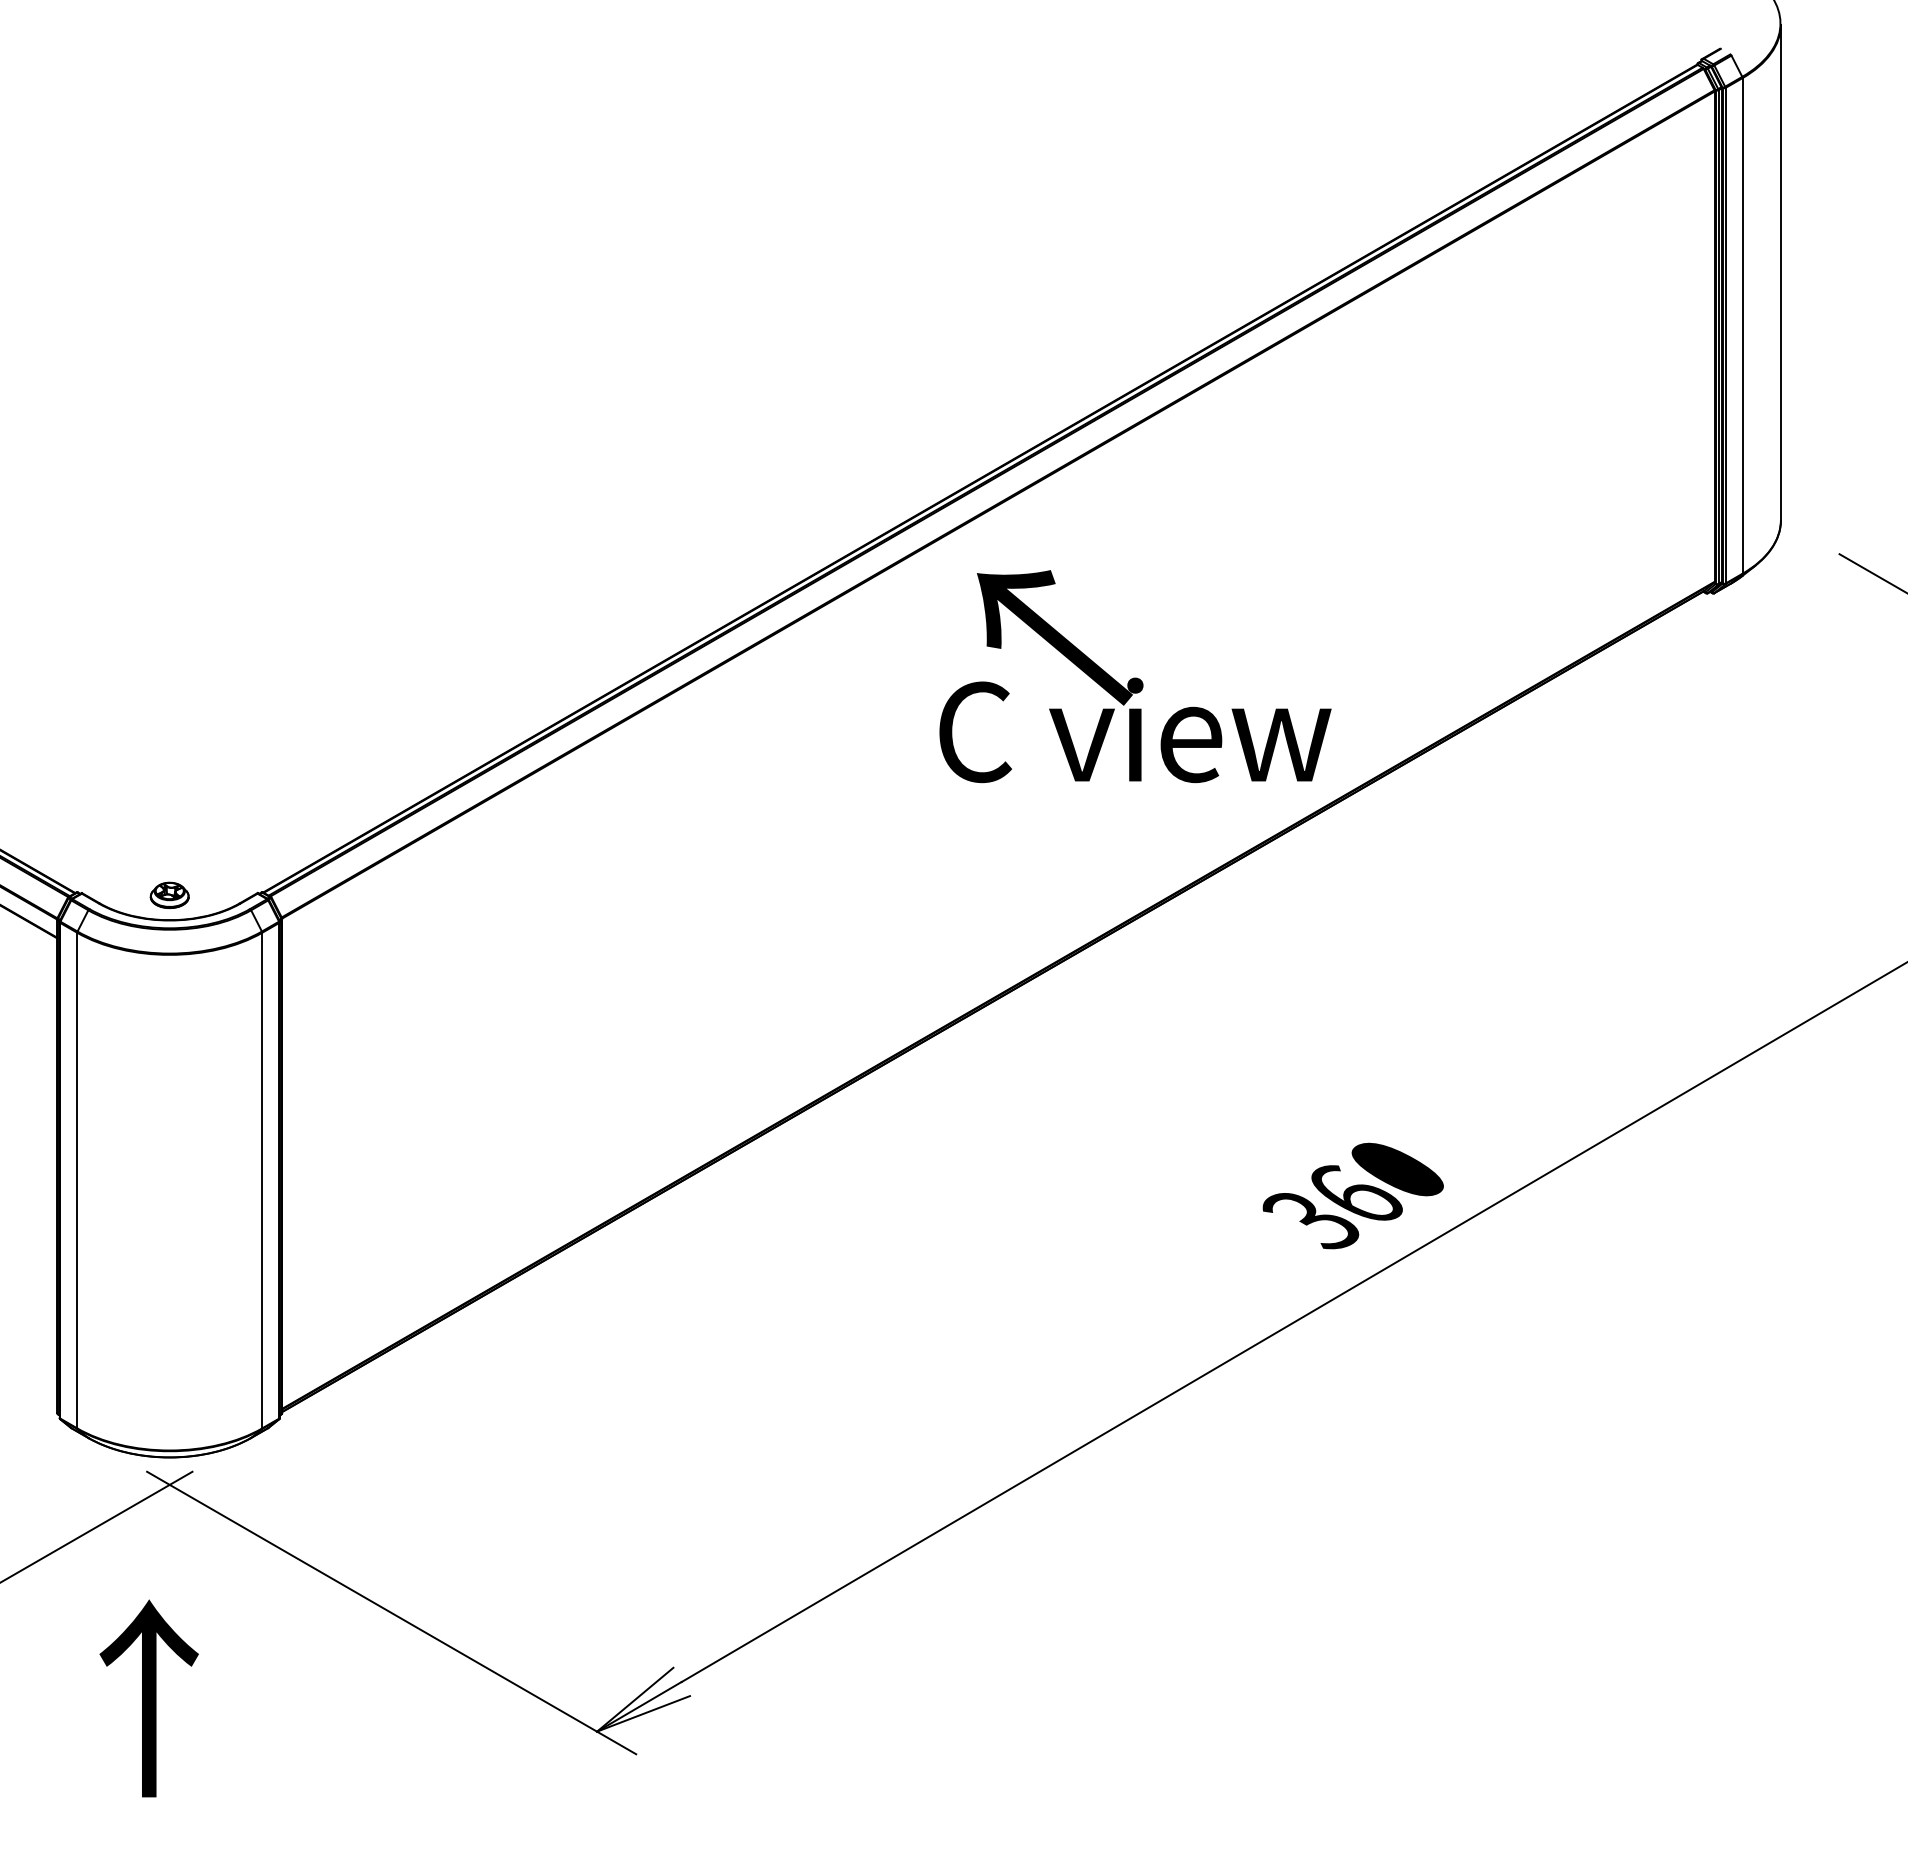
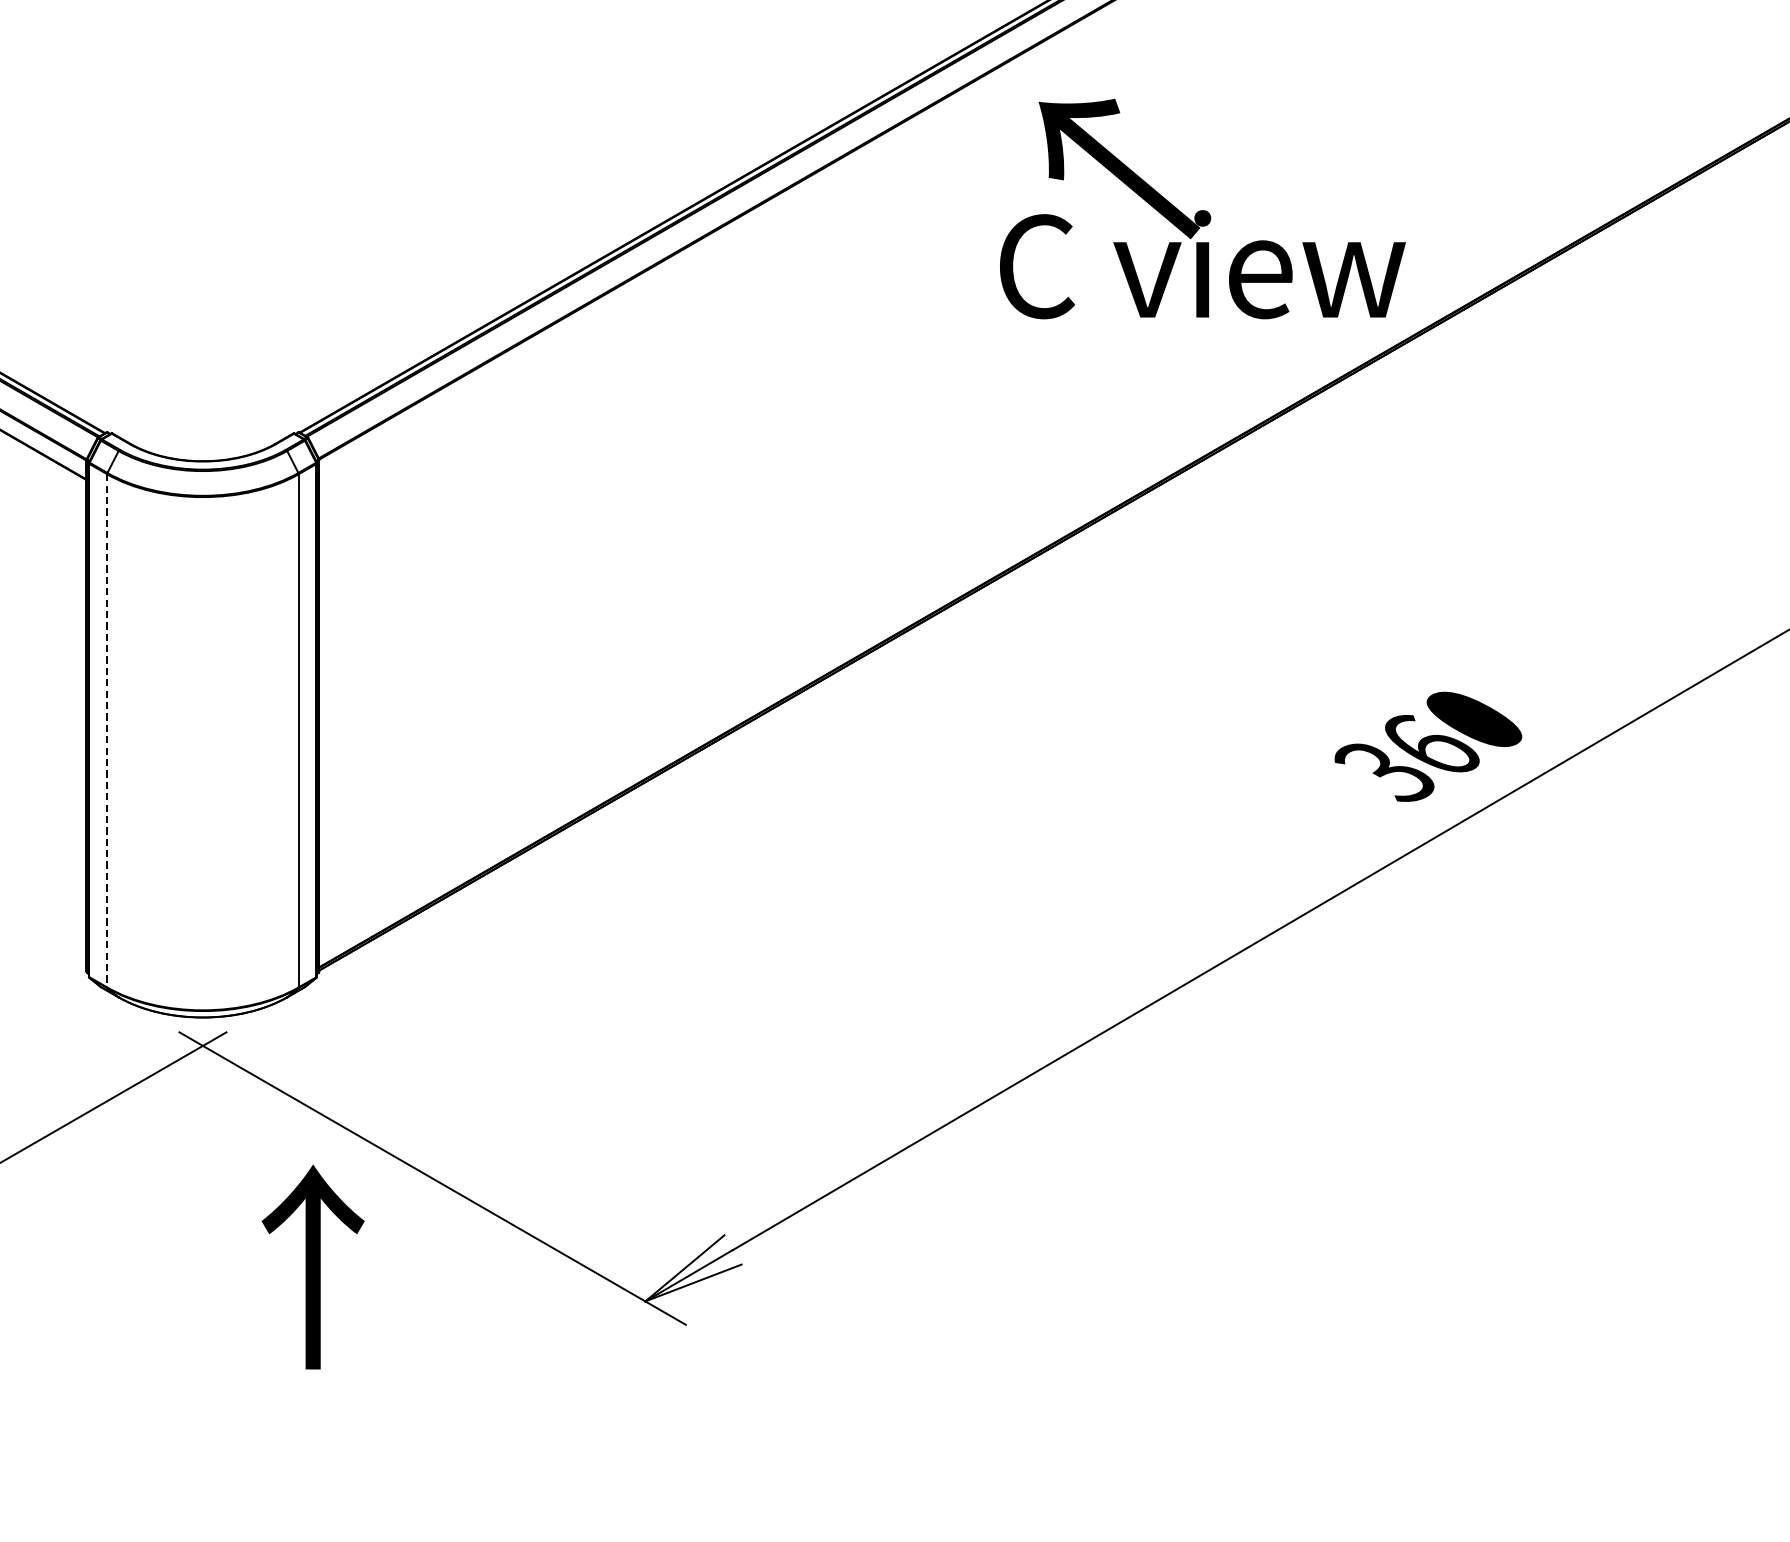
part: (169, 894) -> (202, 434), removed
line: (77, 1180) -> (107, 730), solid -> dashed
text: (148, 1698) -> (312, 1267), moved

